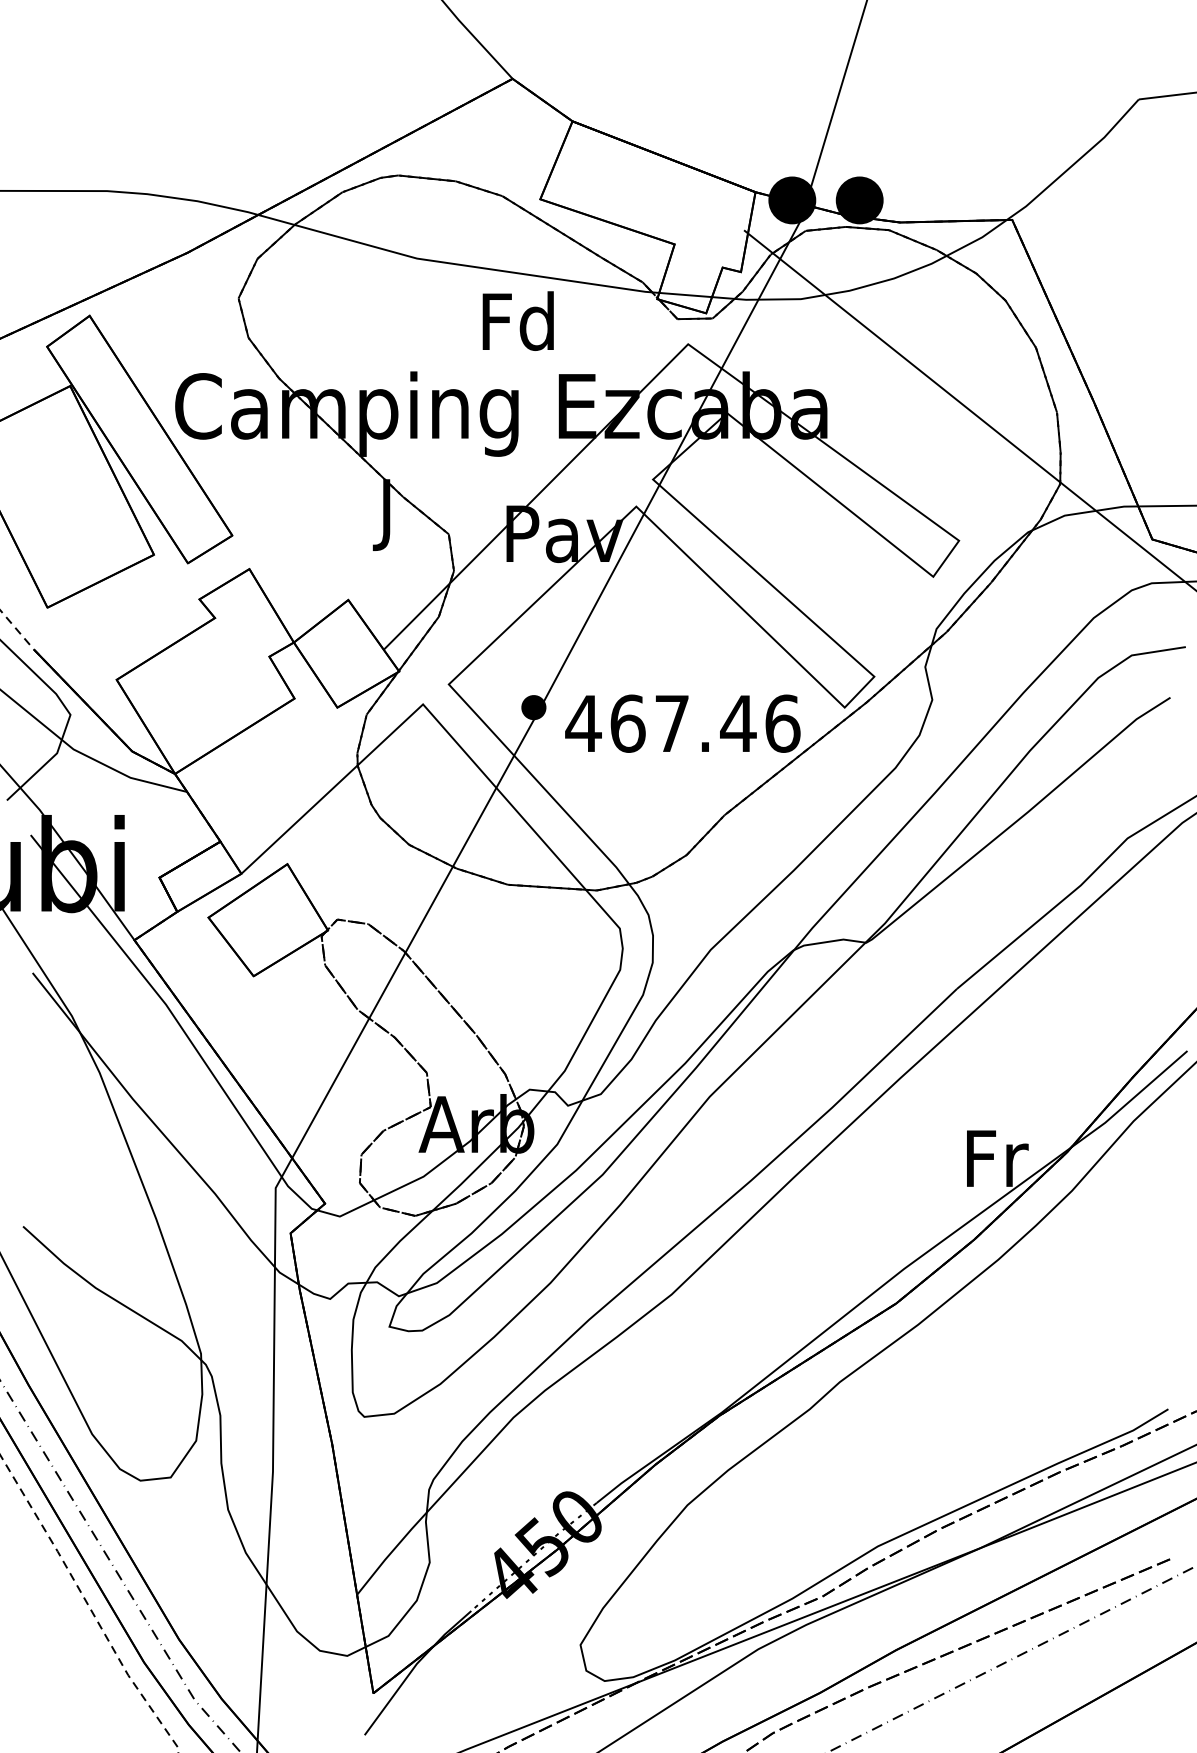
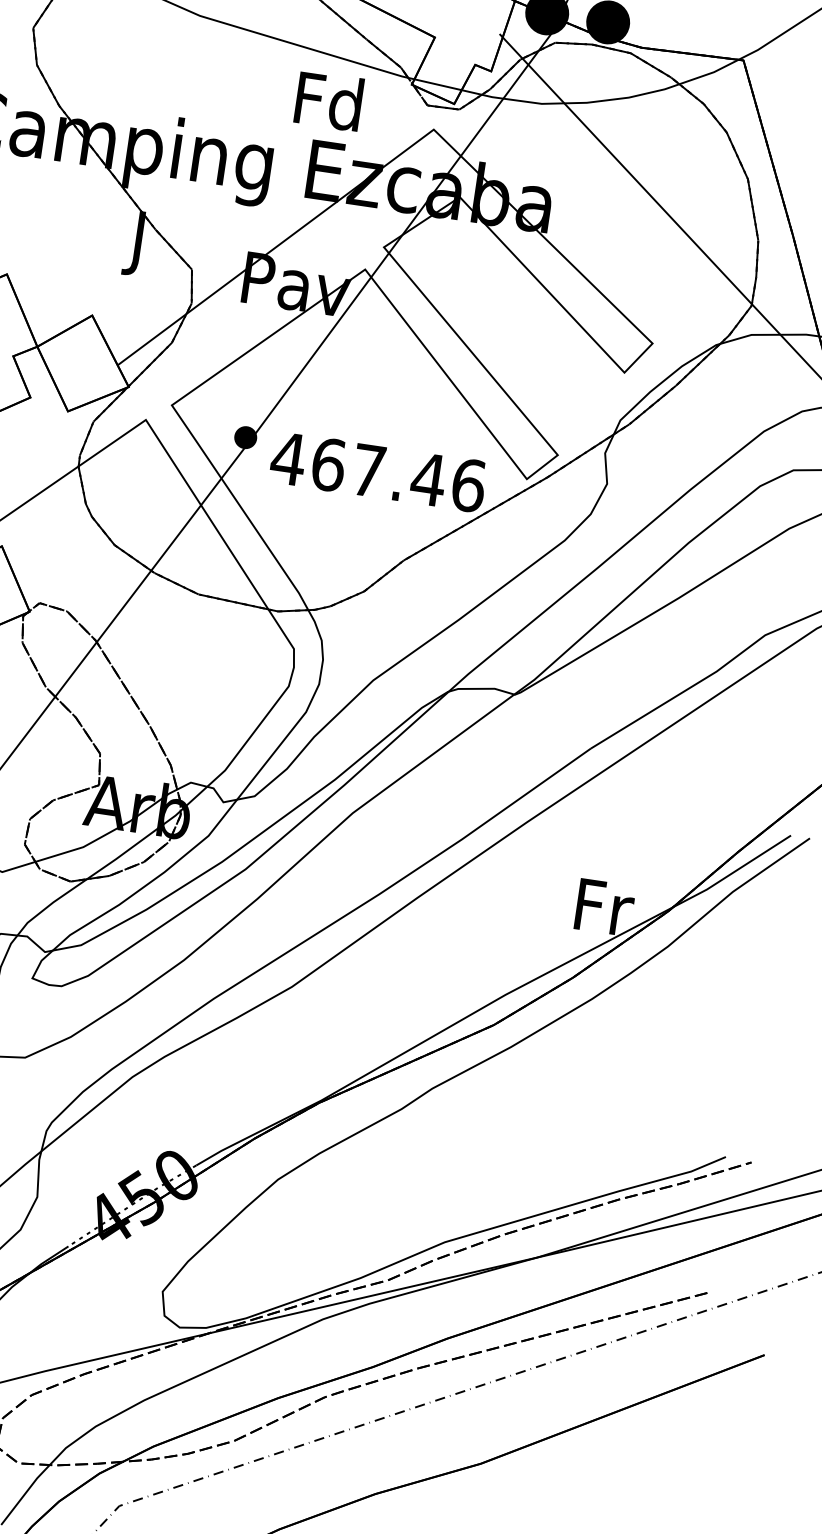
text: (517, 320) -> (328, 100), moved

